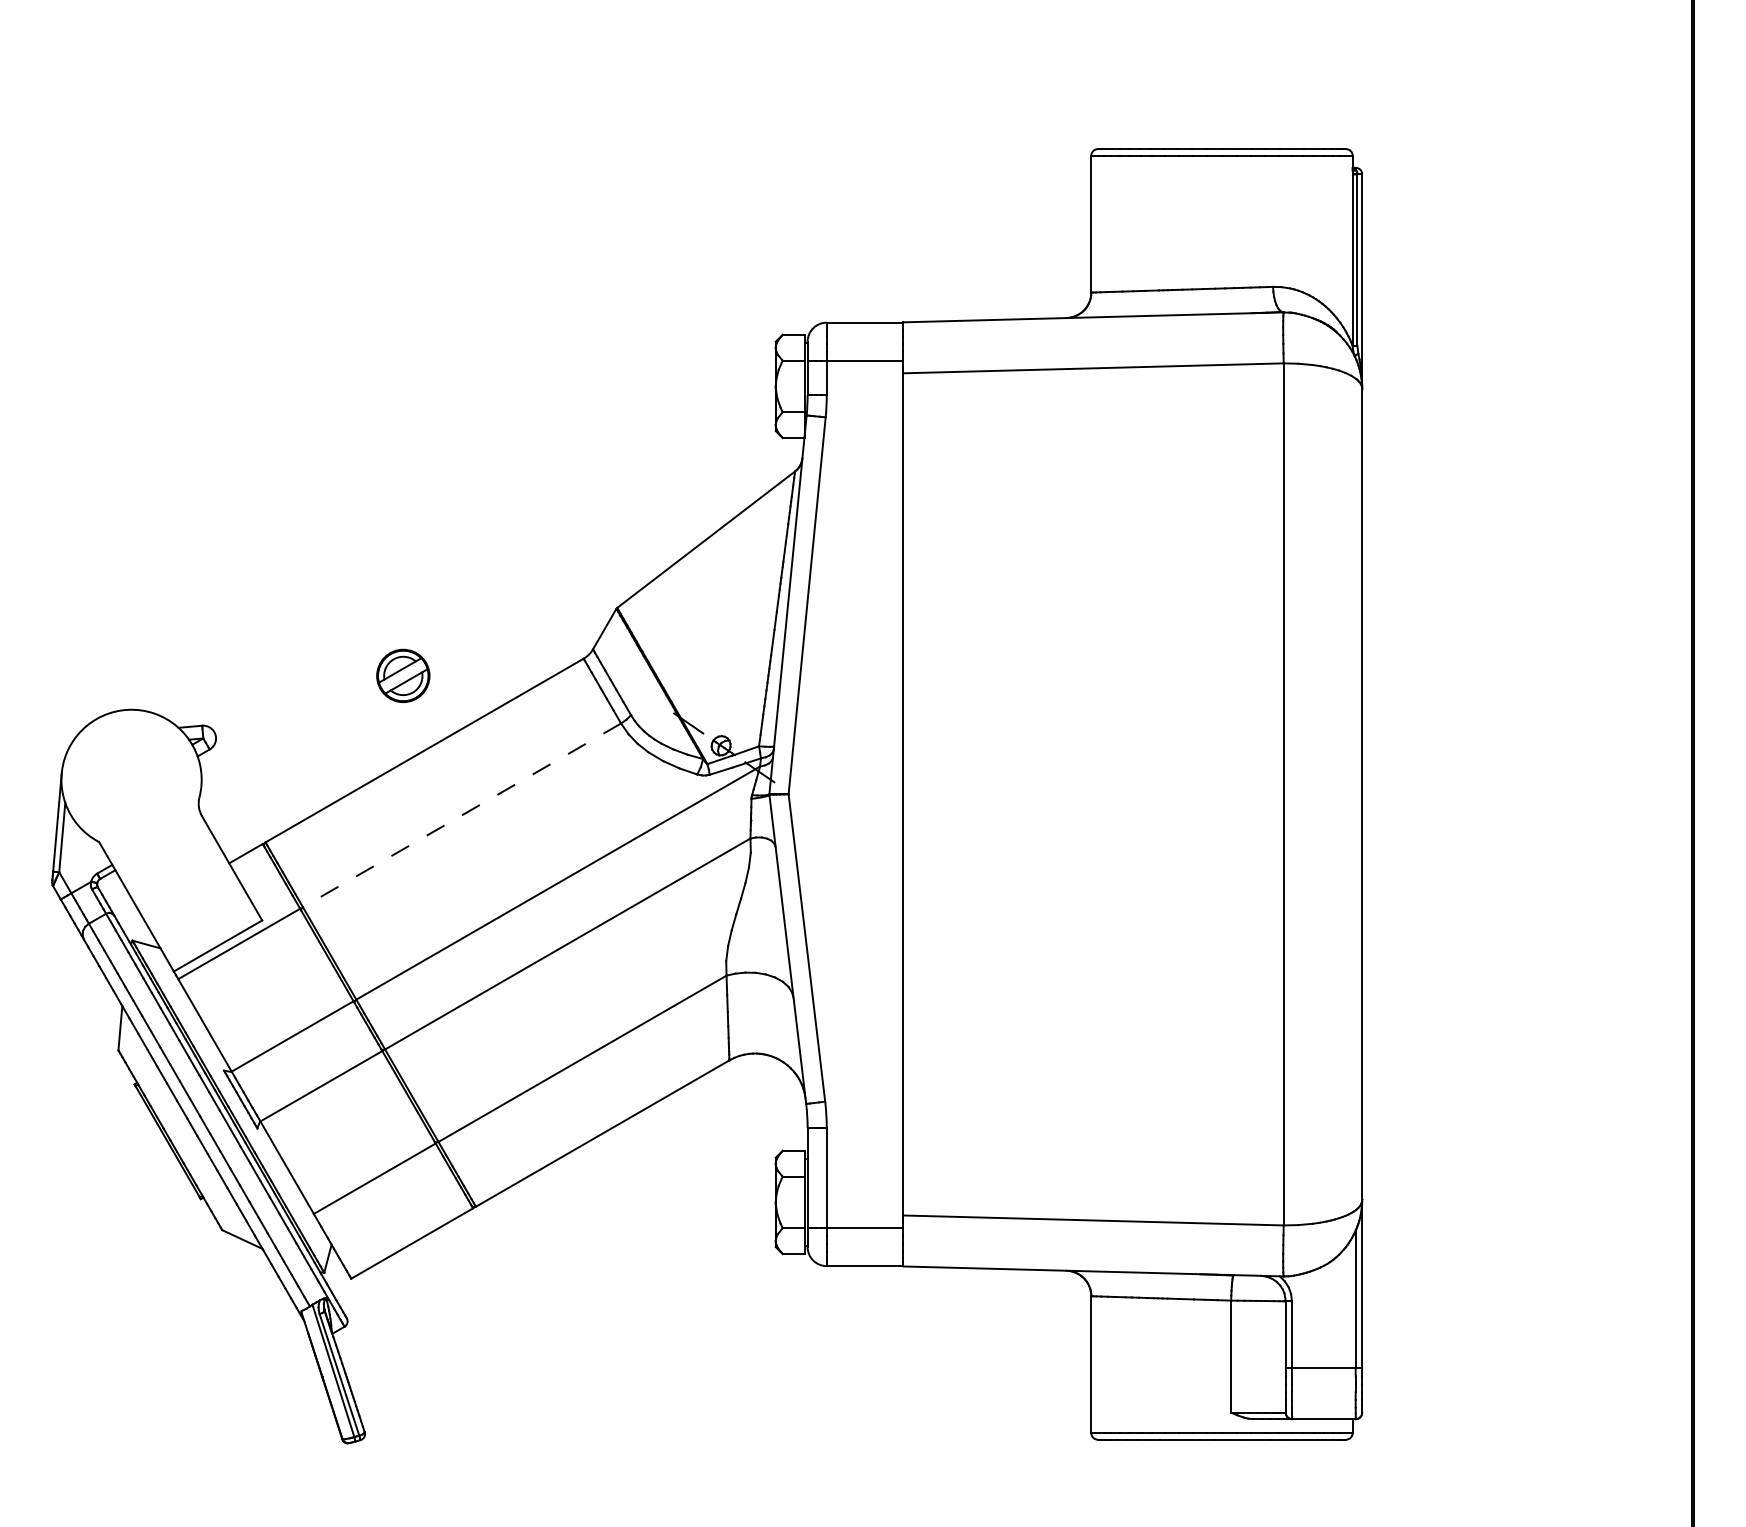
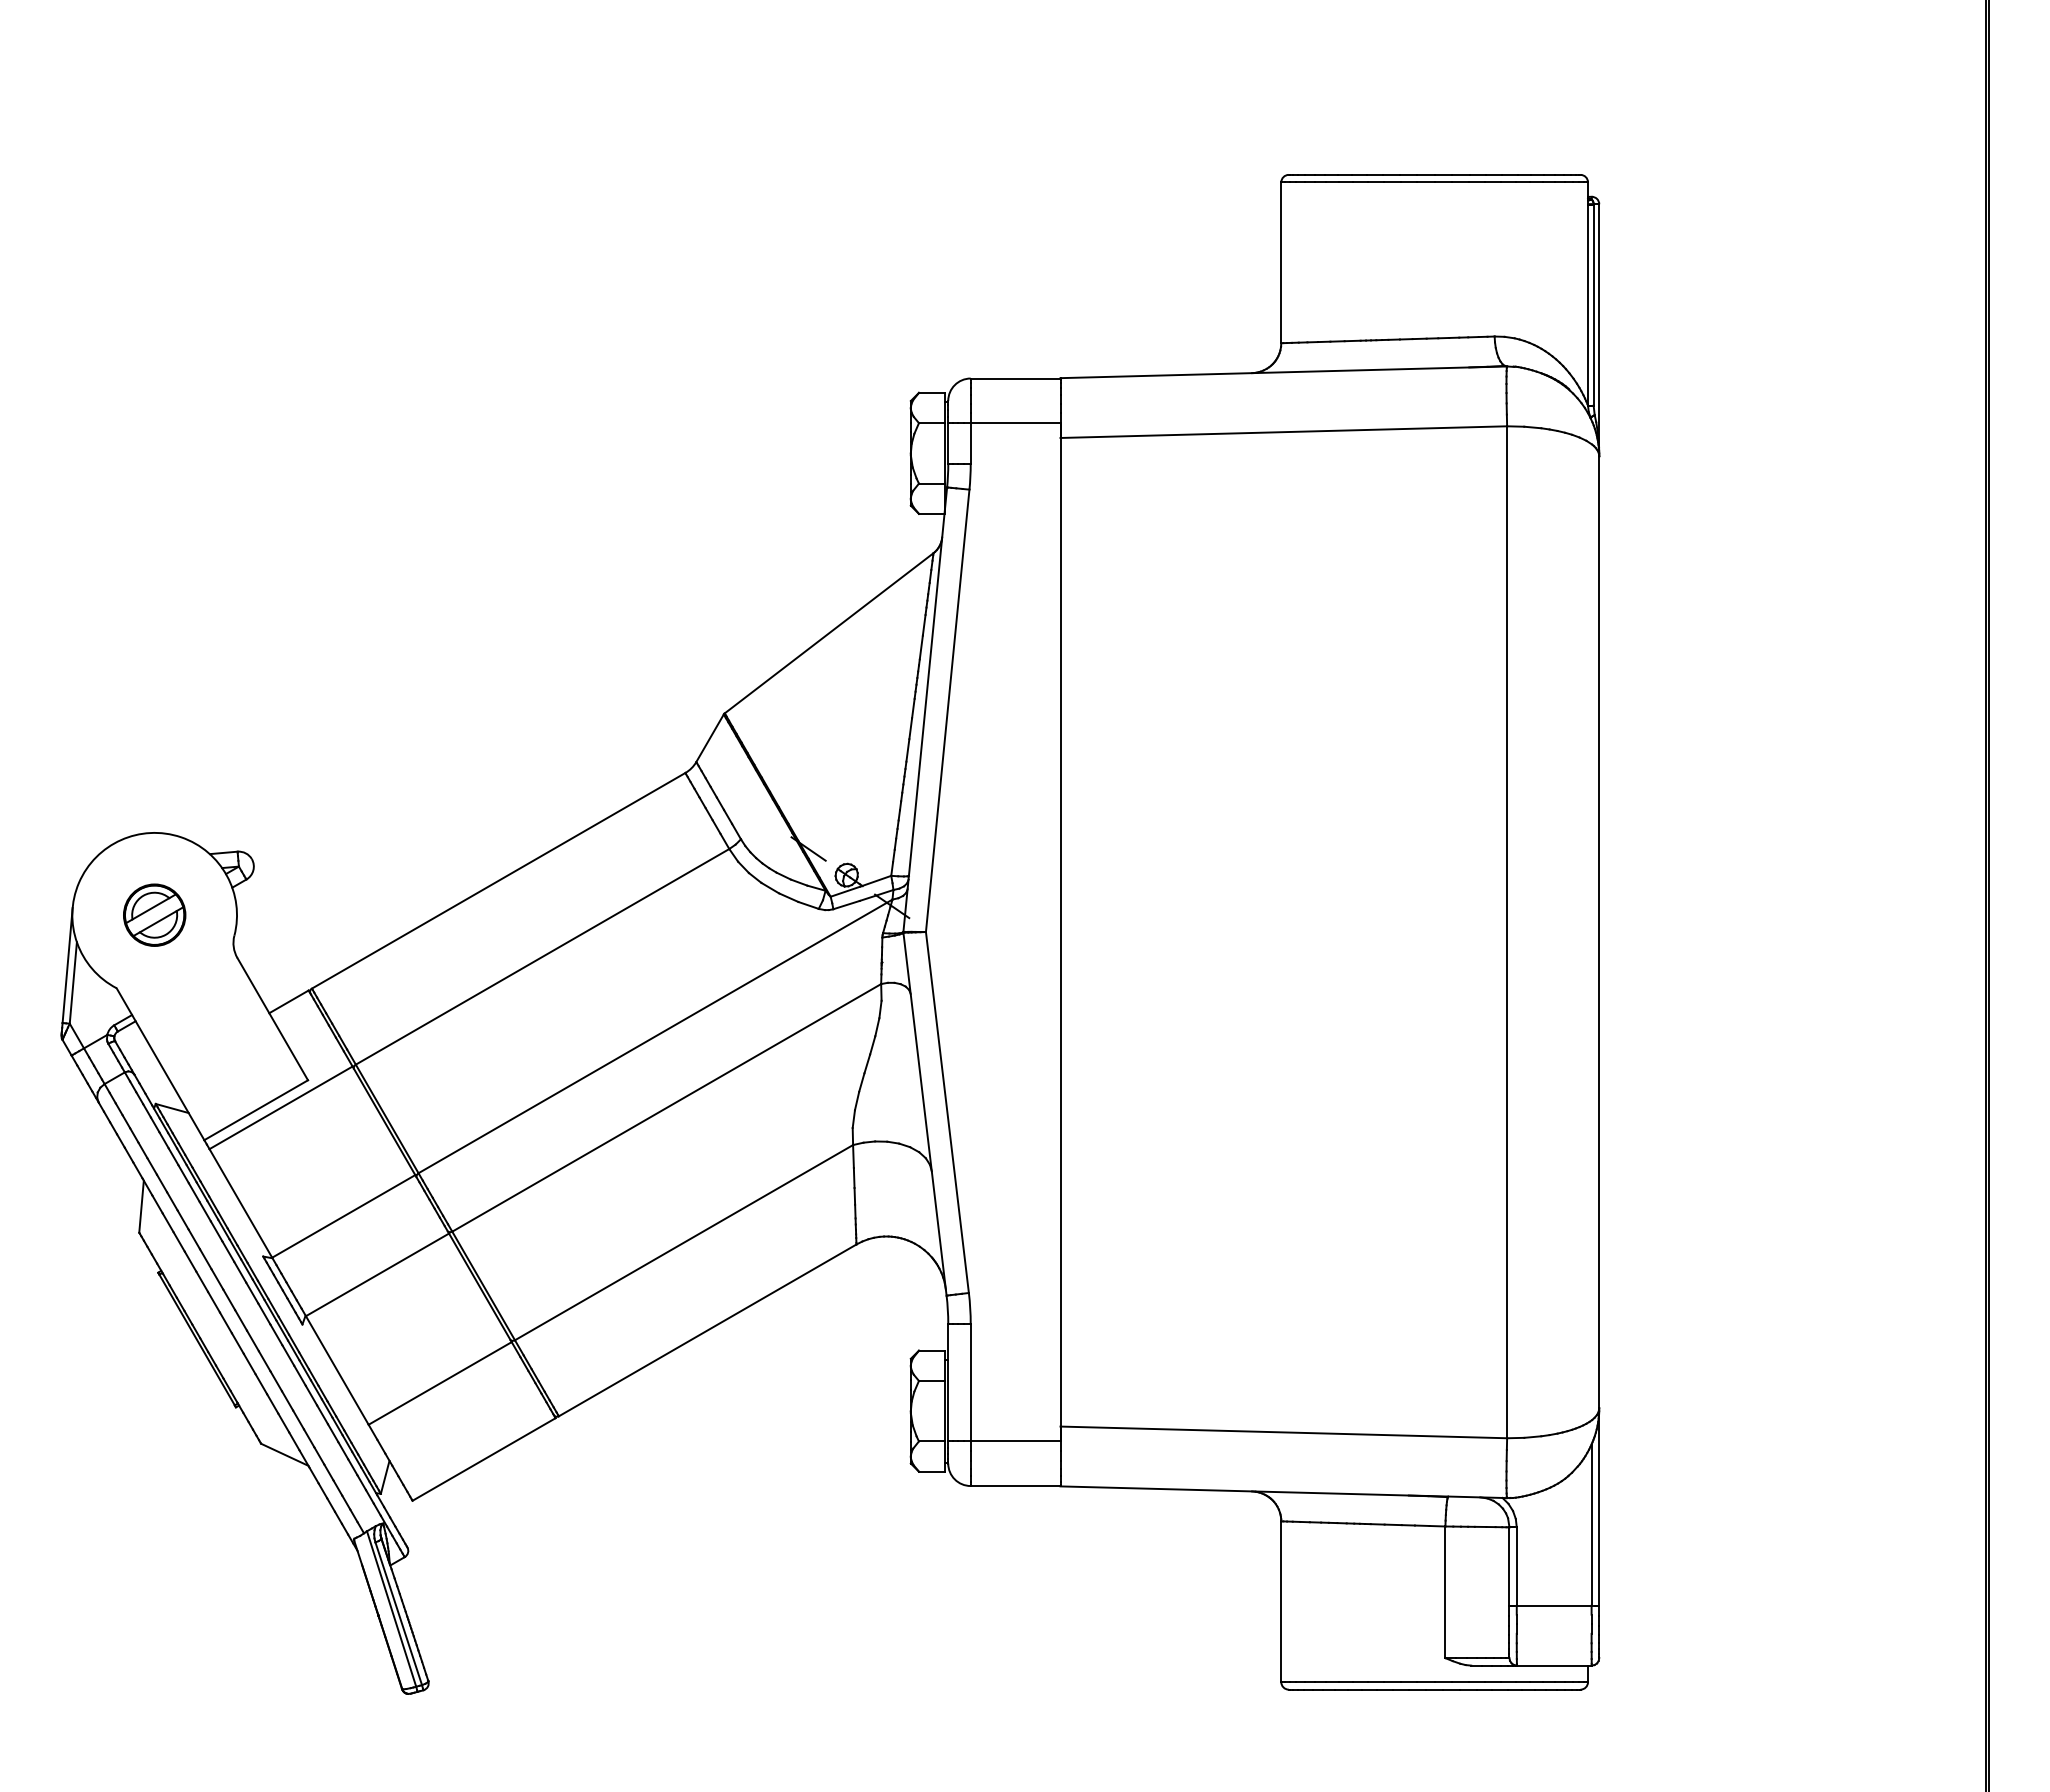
part: (403, 675) -> (154, 914), moved
line: (461, 815) -> (542, 956), dashed -> solid

